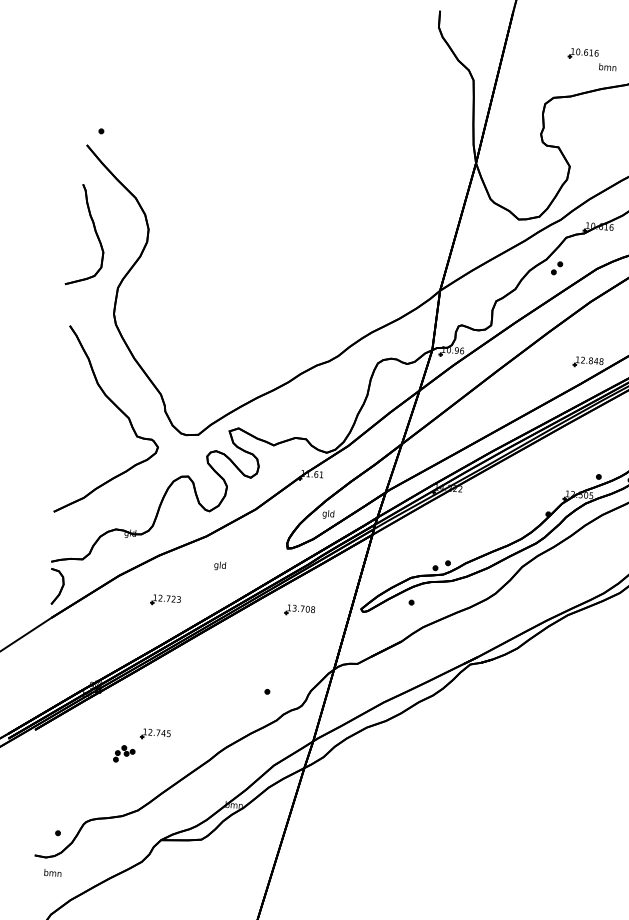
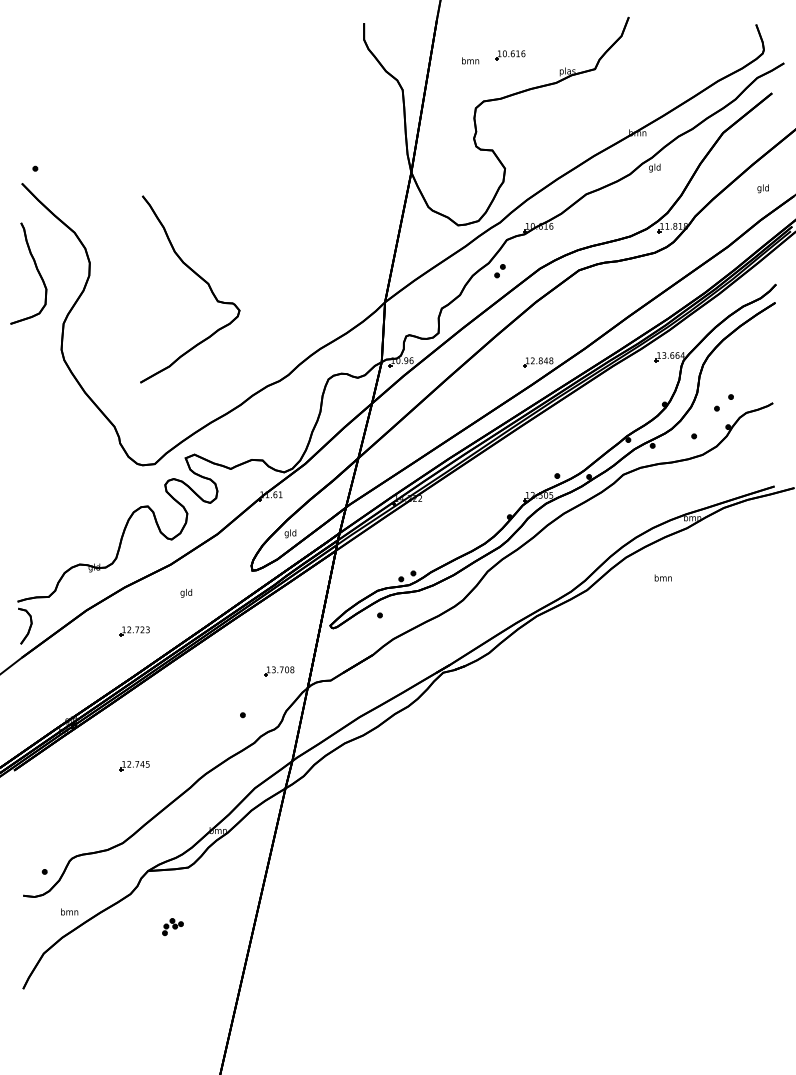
text: (607, 66) -> (470, 60), moved
part: (118, 410) -> (197, 276), moved
part: (300, 610) -> (279, 671), moved
part: (123, 753) -> (172, 926), moved
text: (52, 872) -> (69, 911), moved

